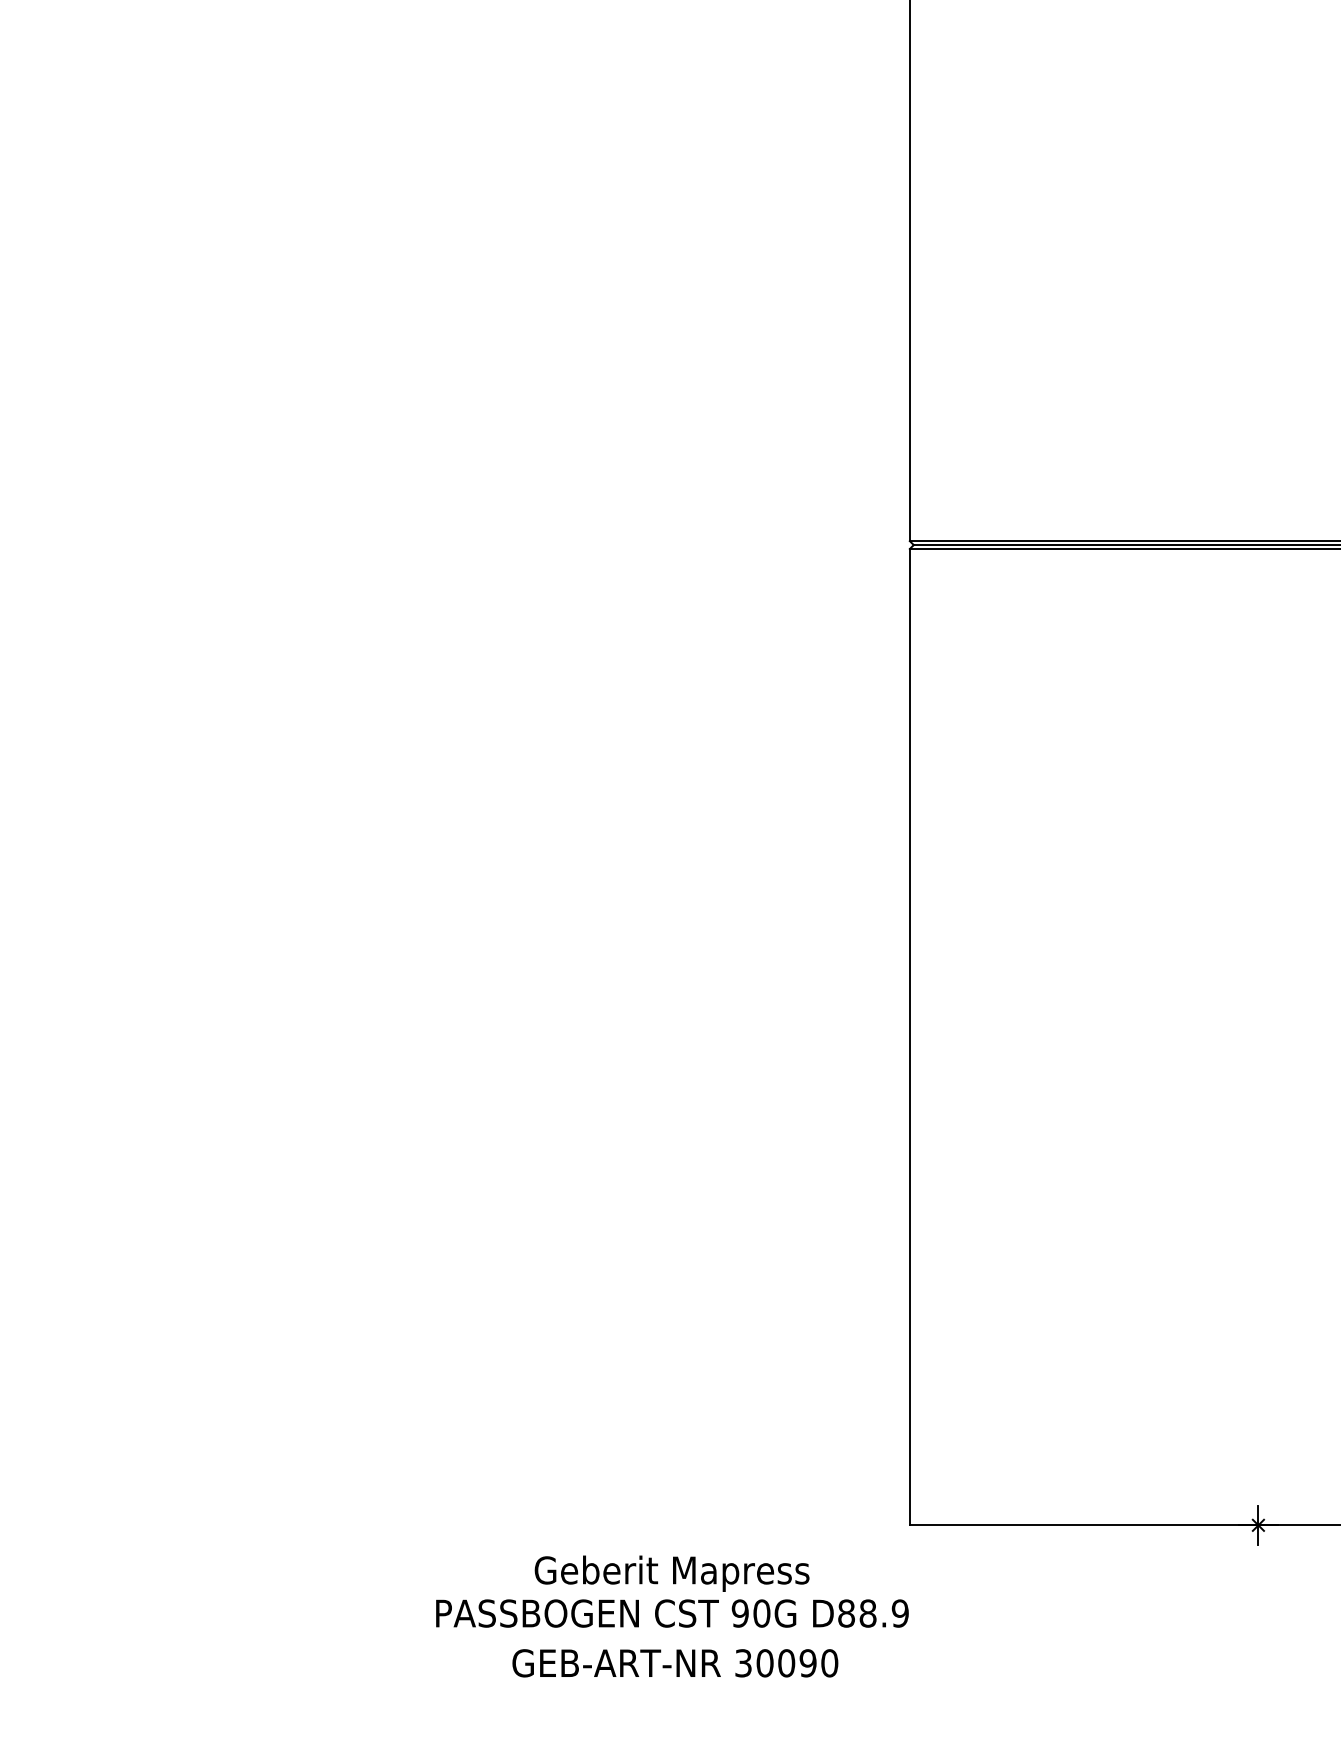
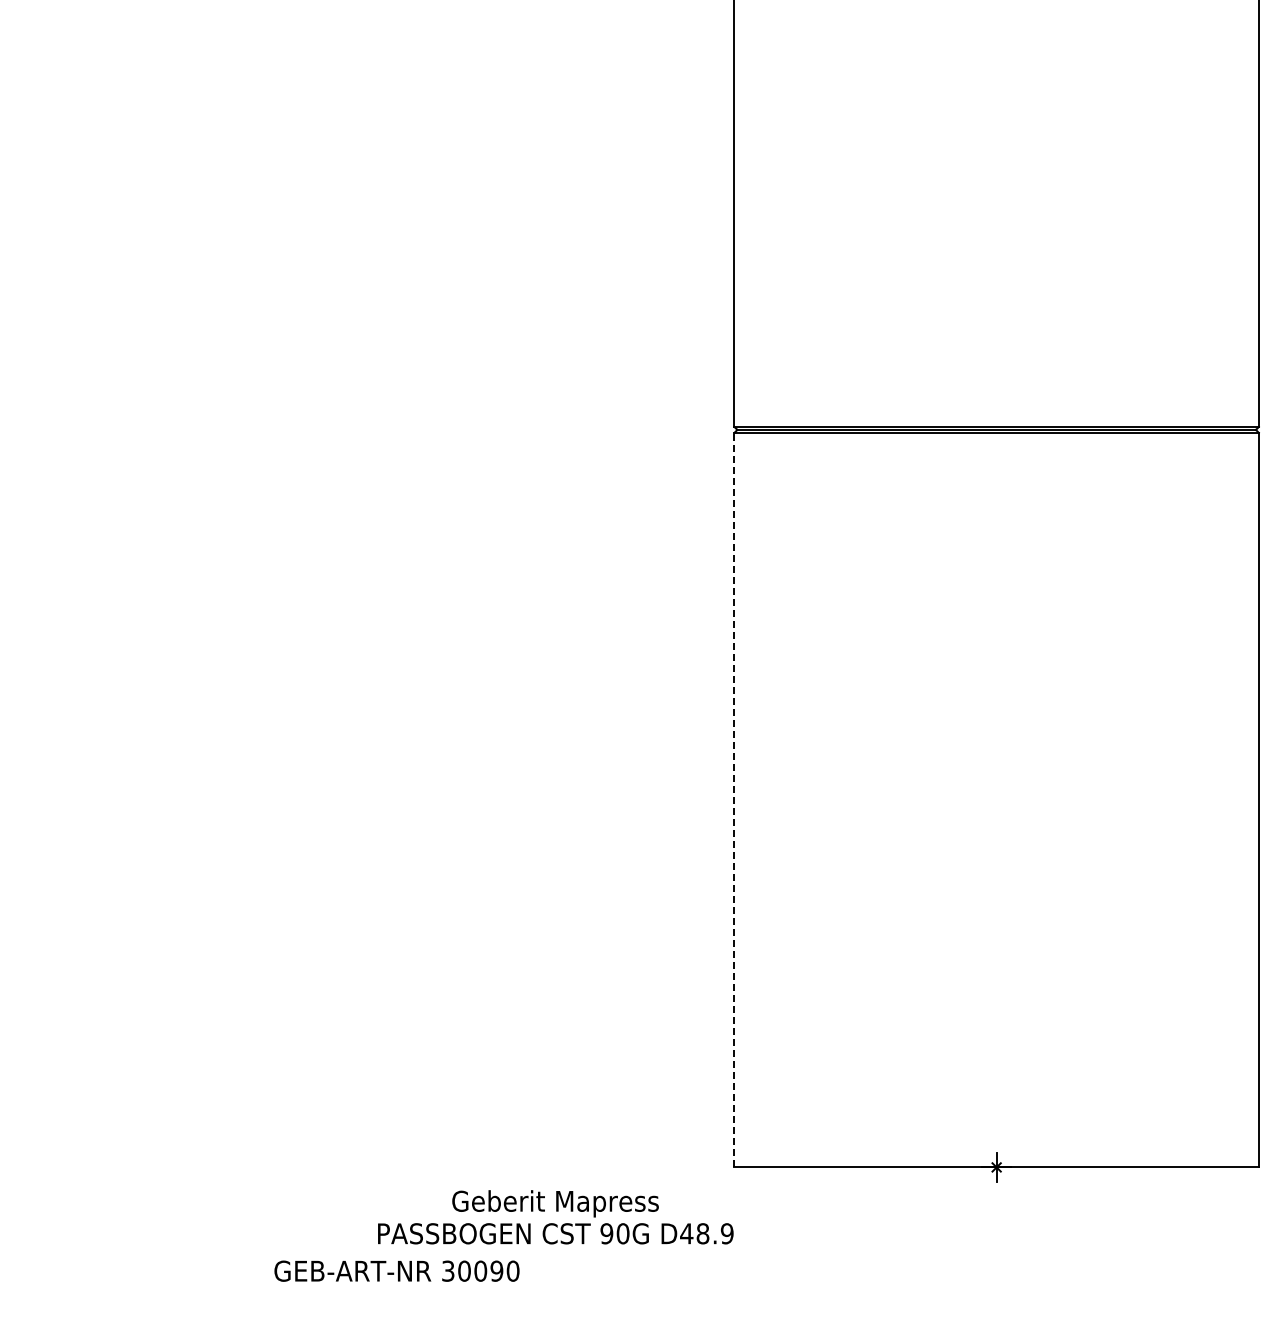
line: (909, 1036) -> (734, 799), solid -> dashed
text: (846, 1613) -> (686, 1233), D88.9 -> D48.9
text: (674, 1662) -> (396, 1270), moved

